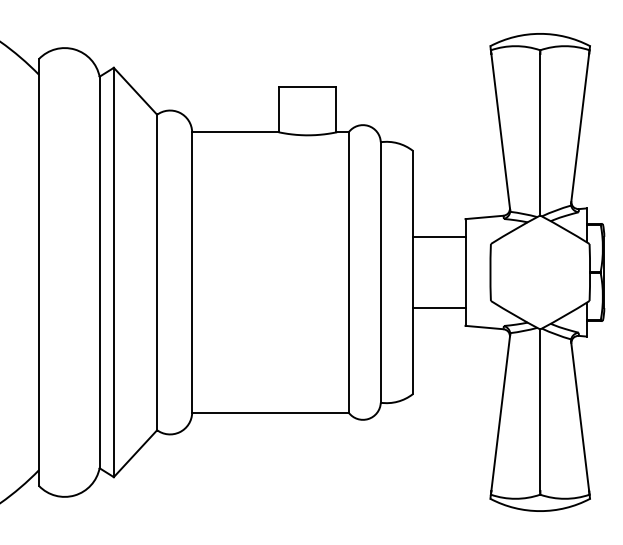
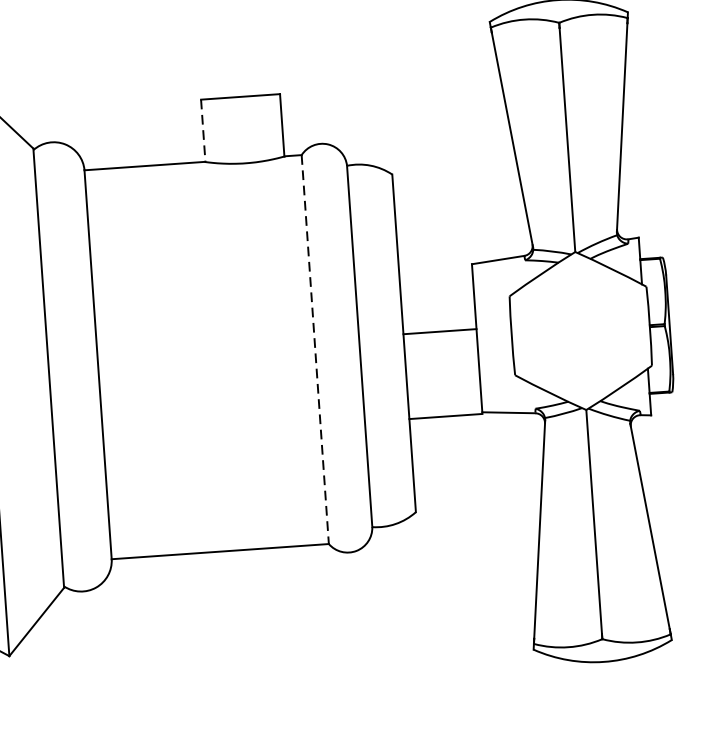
line: (279, 110) -> (203, 131), solid -> dashed
line: (438, 236) -> (439, 331), moved
line: (348, 272) -> (314, 349), solid -> dashed
line: (438, 308) -> (445, 417), moved

